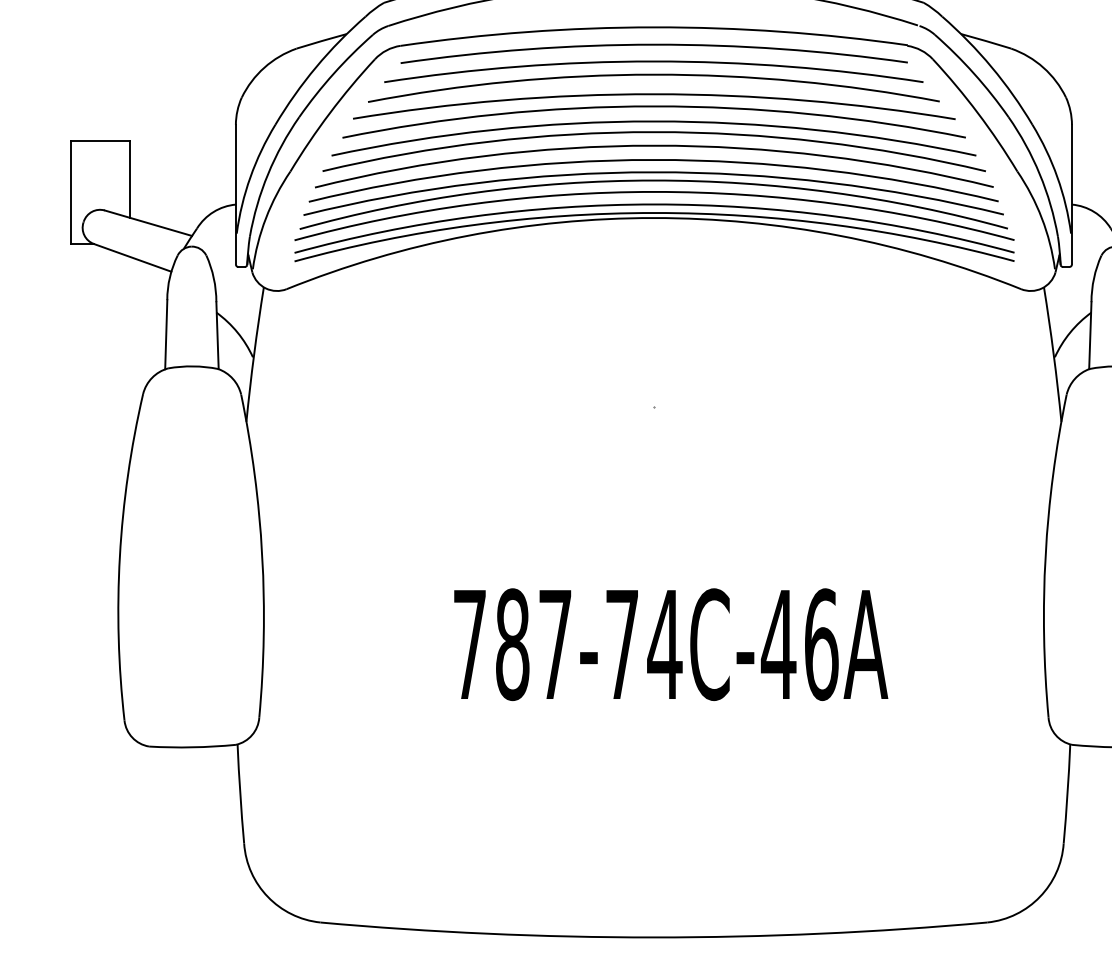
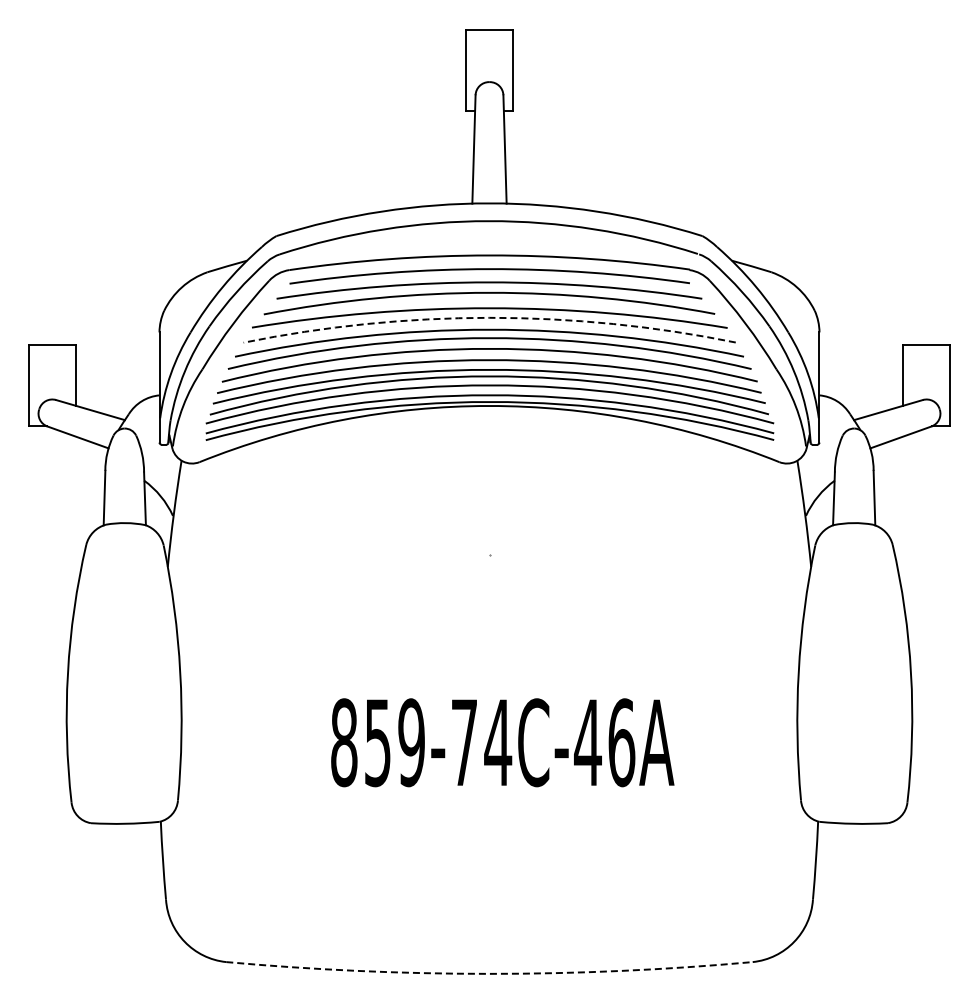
arc: (653, 105) -> (489, 317), solid -> dashed
text: (512, 644) -> (377, 742), 787-74C-46A -> 859-74C-46A
arc: (653, 936) -> (489, 973), solid -> dashed

